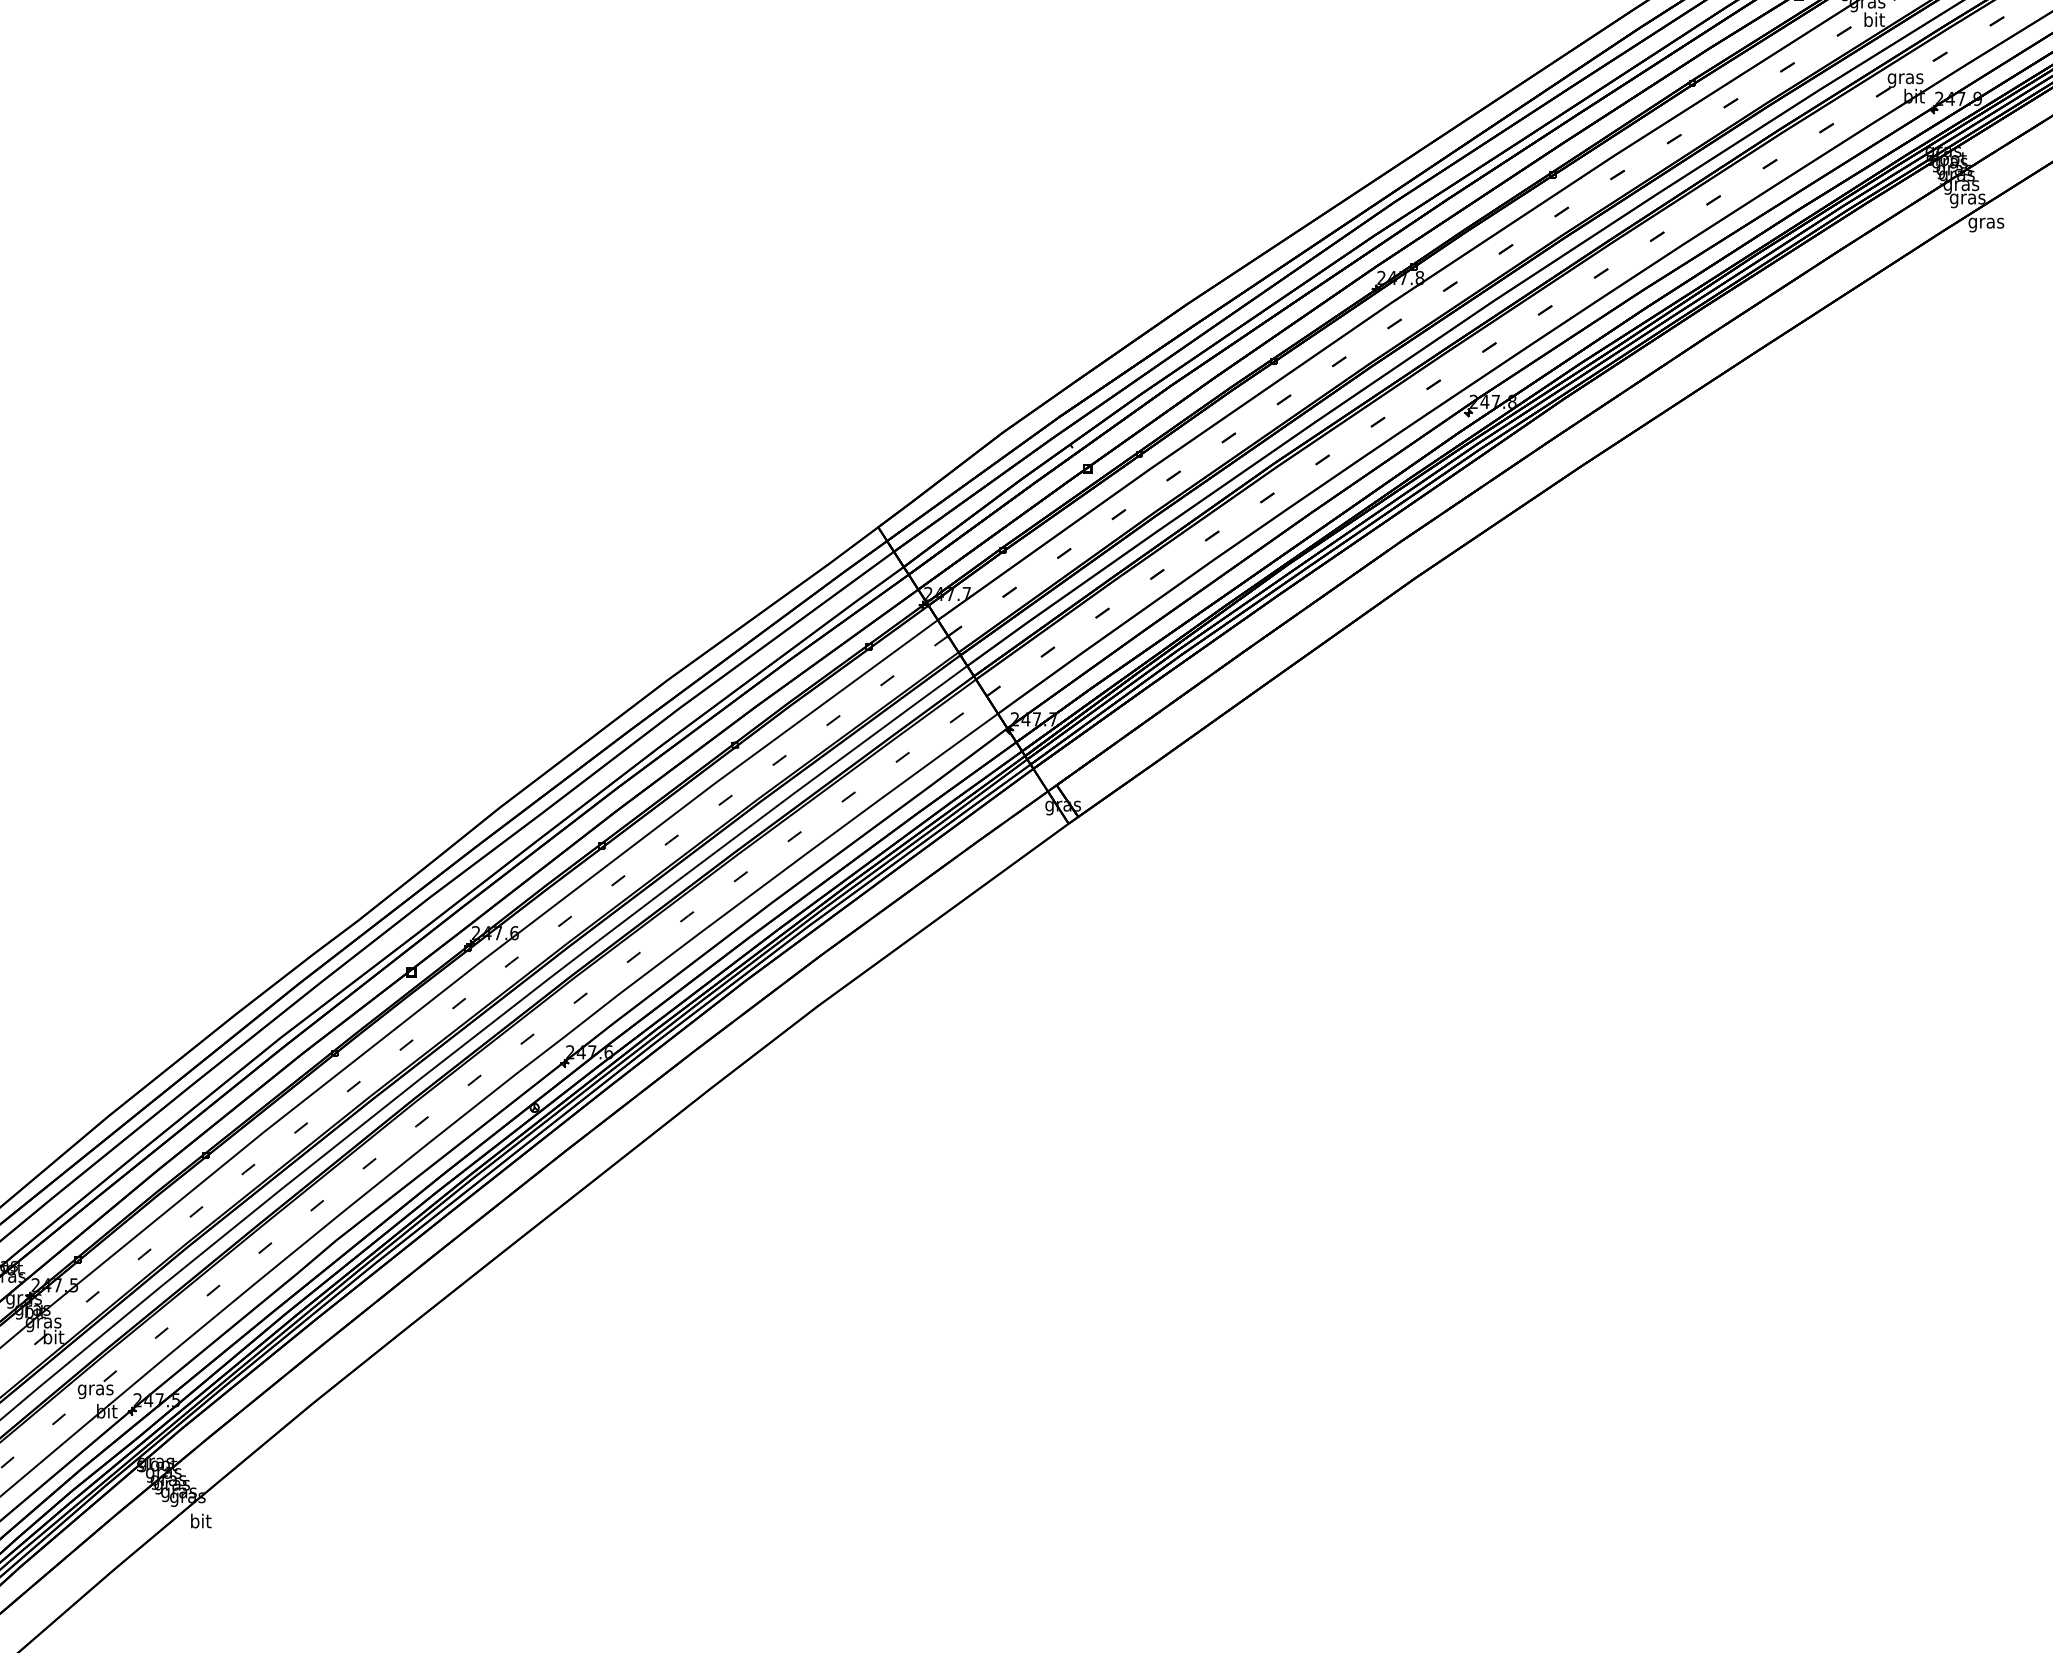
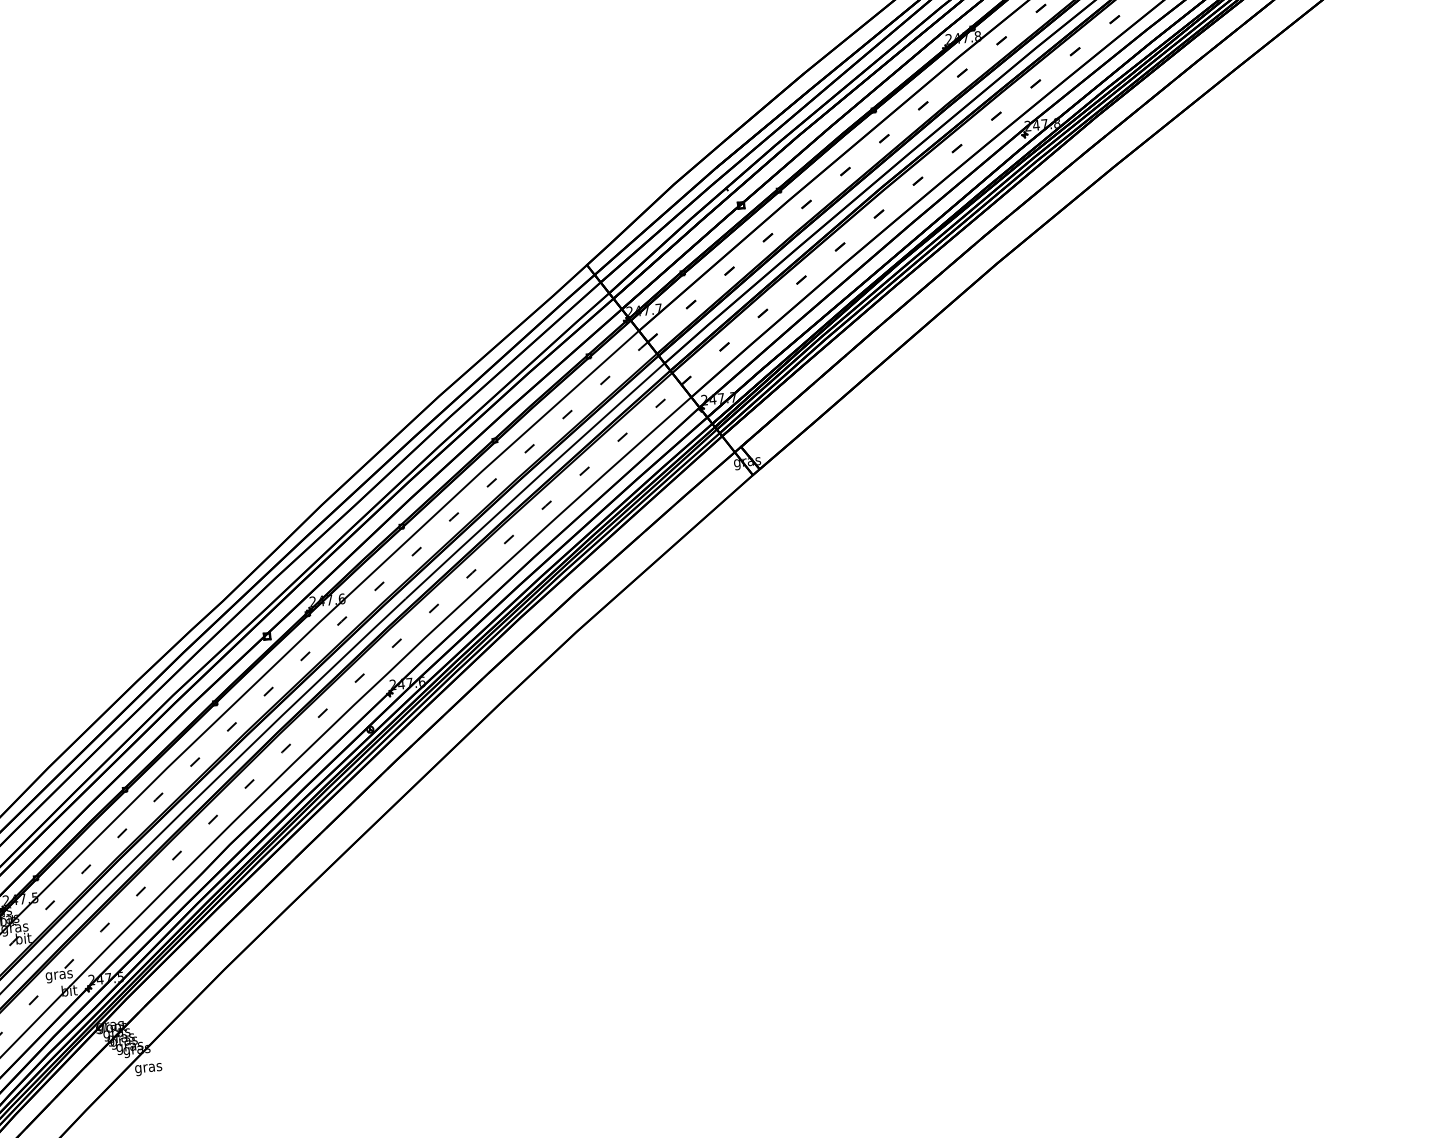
text: (200, 1522) -> (148, 1067), bit -> gras

